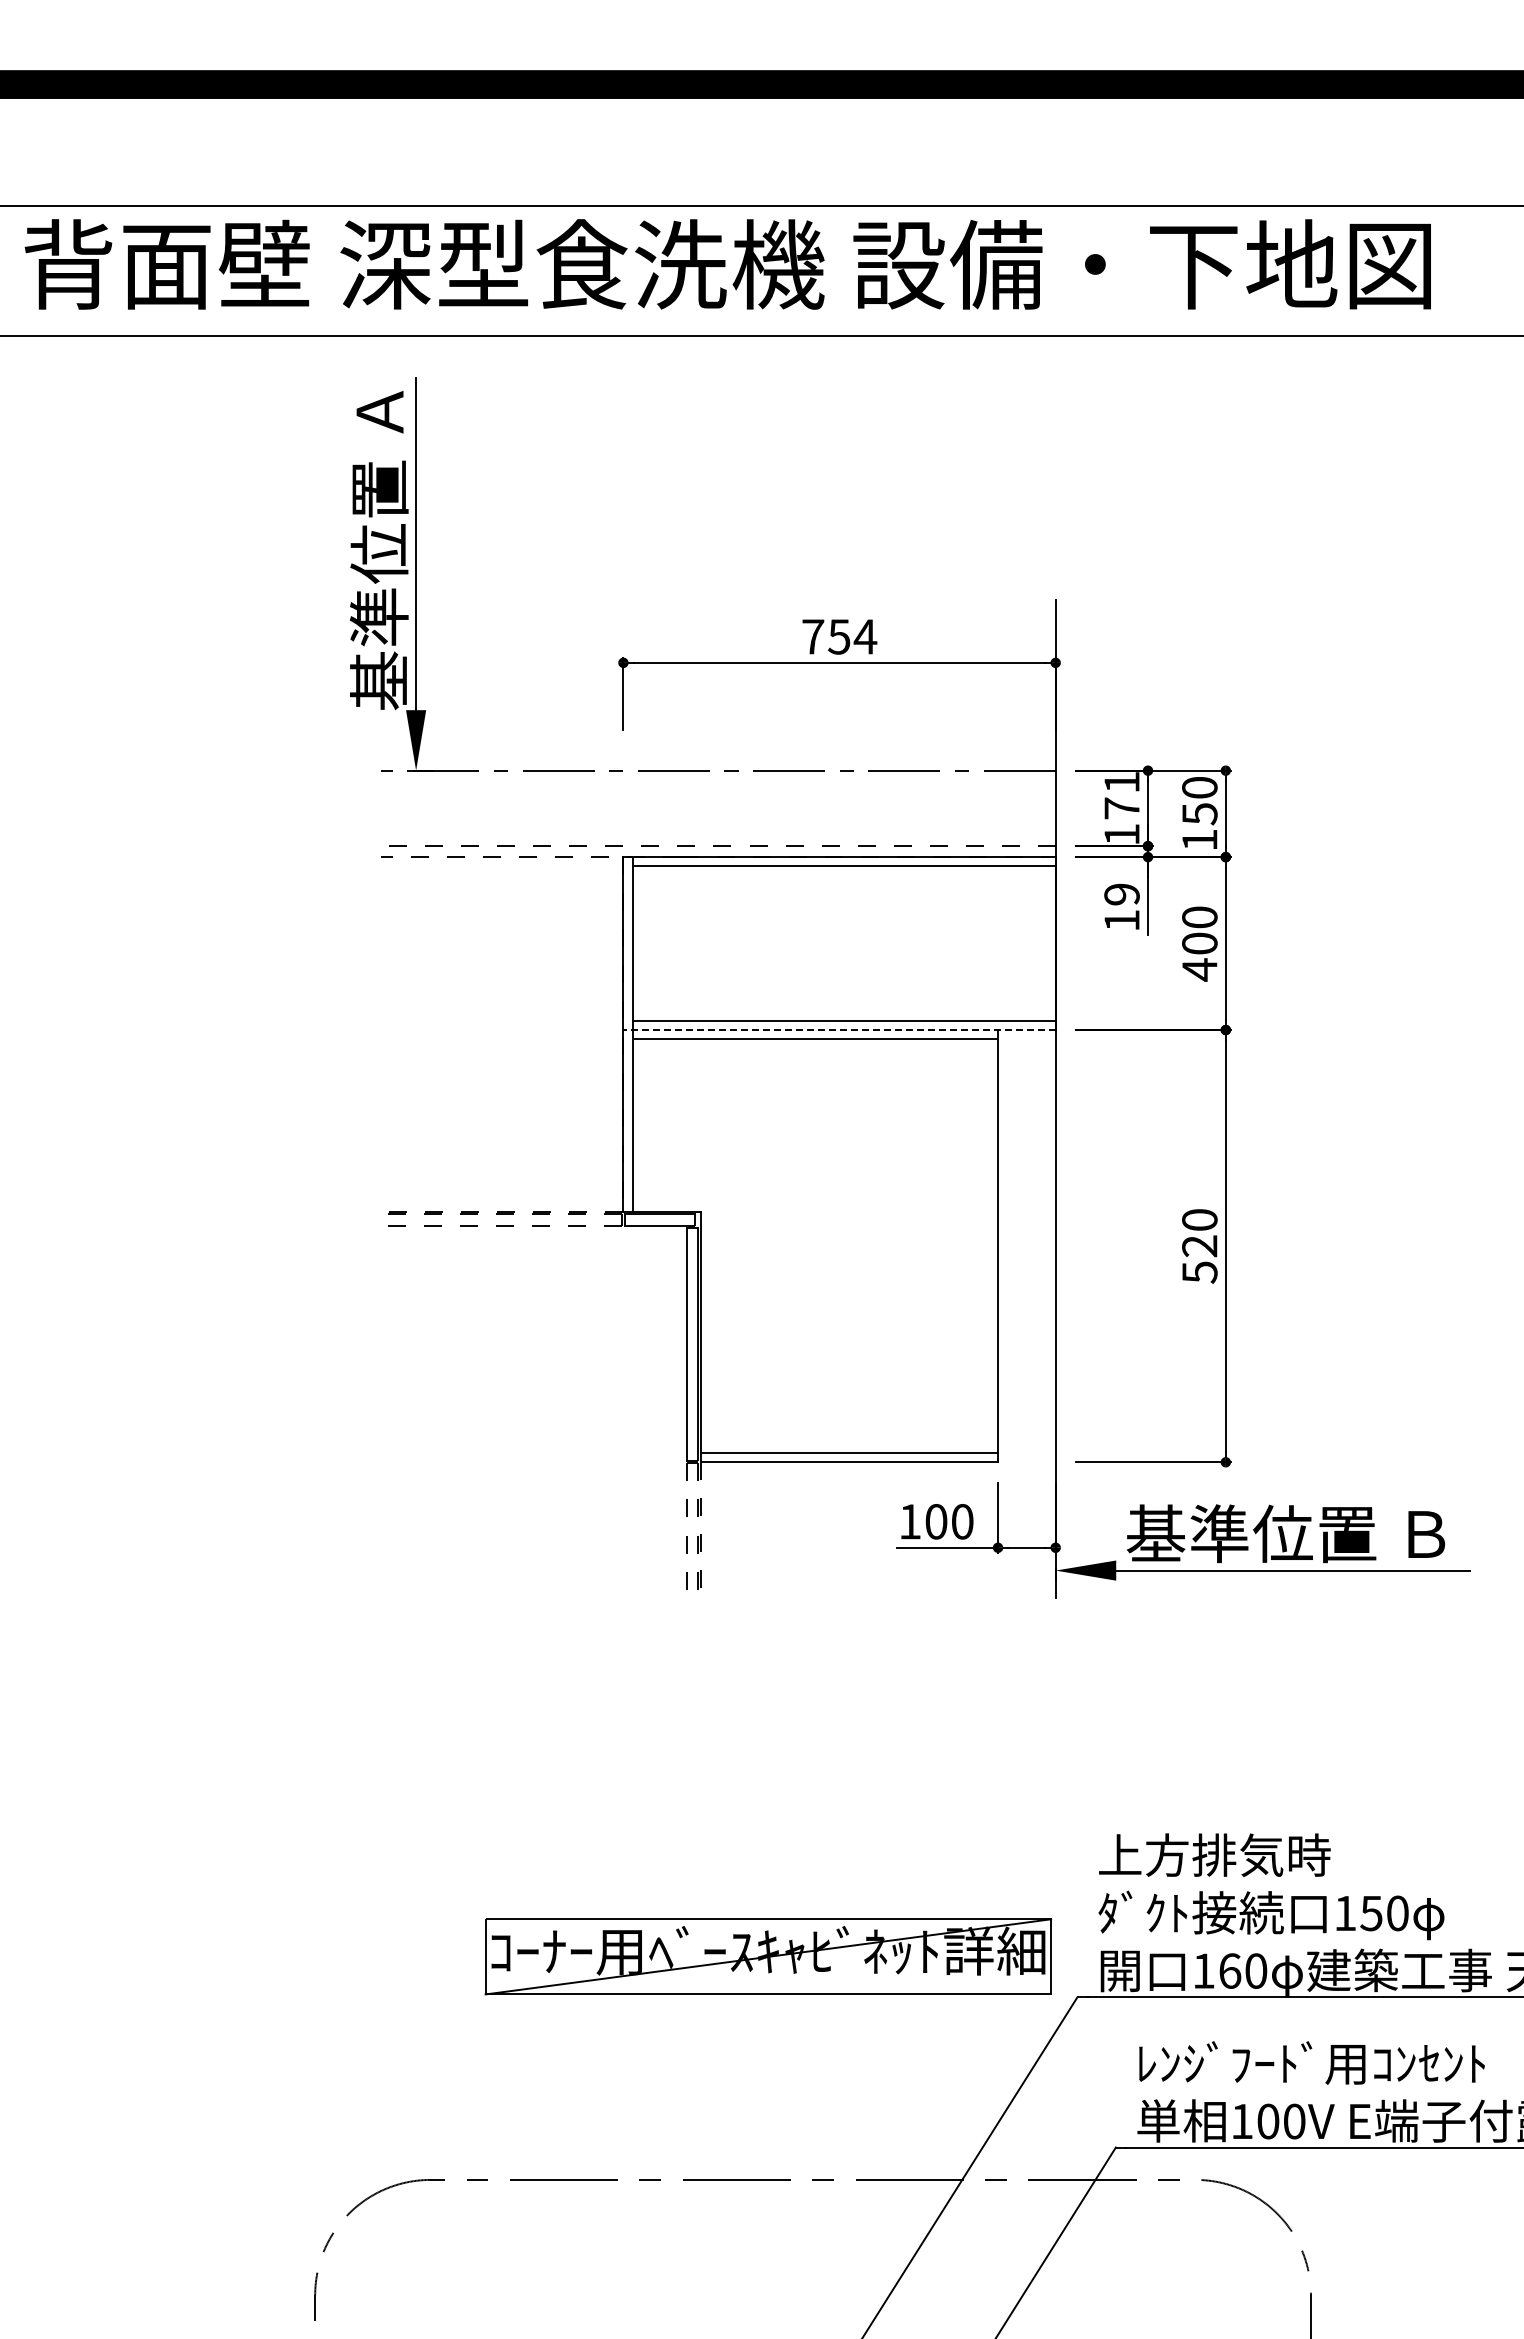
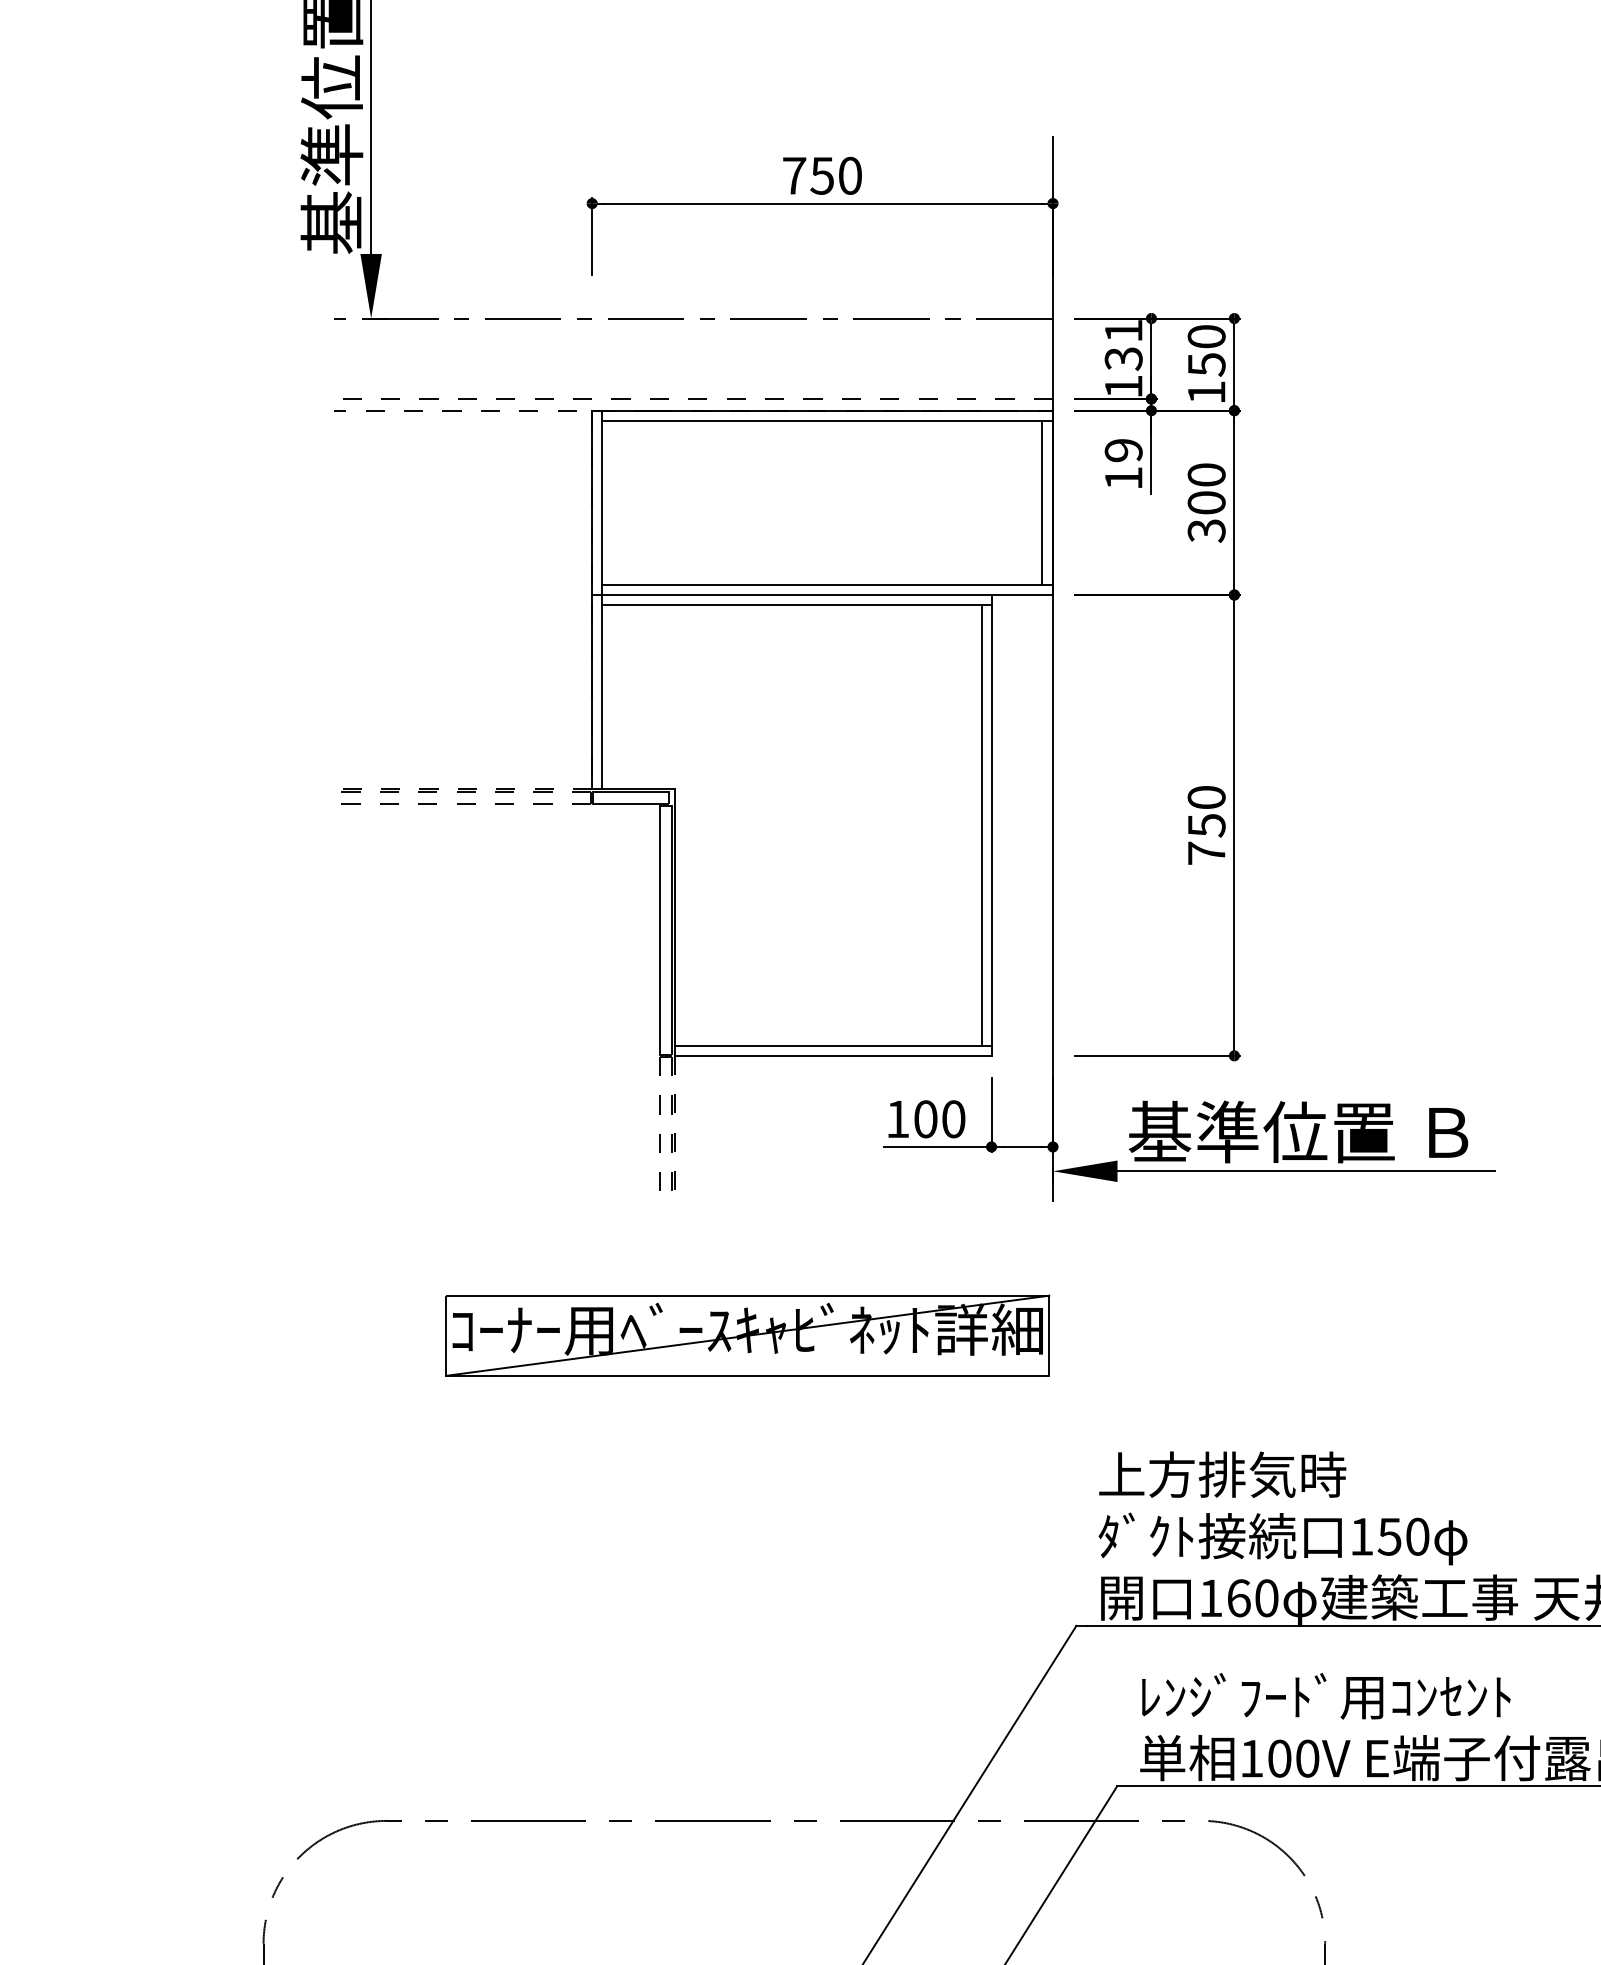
text: (865, 636) -> (850, 175), 754 -> 750
text: (1121, 808) -> (1123, 358), 171 -> 131
line: (1045, 943) -> (1042, 502), added
text: (1199, 969) -> (1206, 530), 400 -> 300
line: (839, 1030) -> (822, 595), dashed -> solid
line: (988, 1246) -> (981, 825), added
text: (1199, 1259) -> (1206, 839), 520 -> 750
part: (768, 1956) -> (747, 1335), moved

